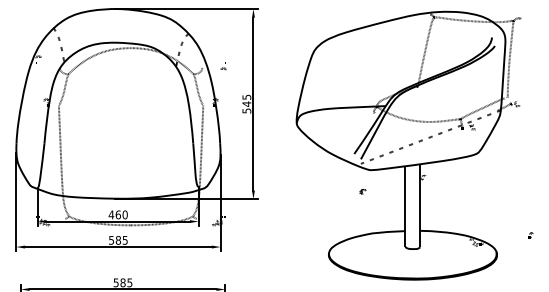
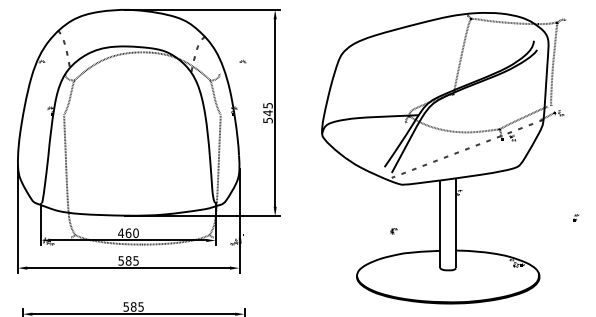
curve: (223, 68) -> (242, 61), moved
part: (362, 192) -> (393, 231), moved
part: (531, 235) -> (576, 217), moved

